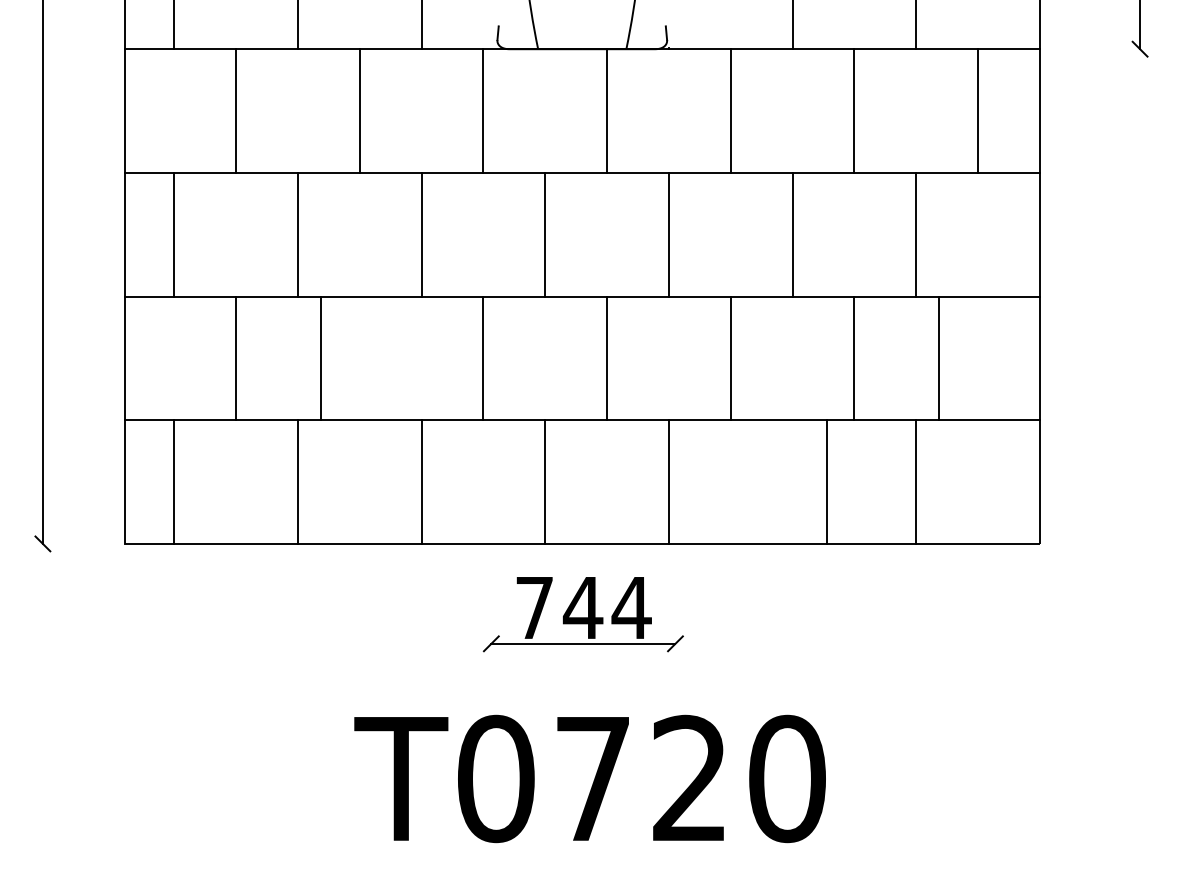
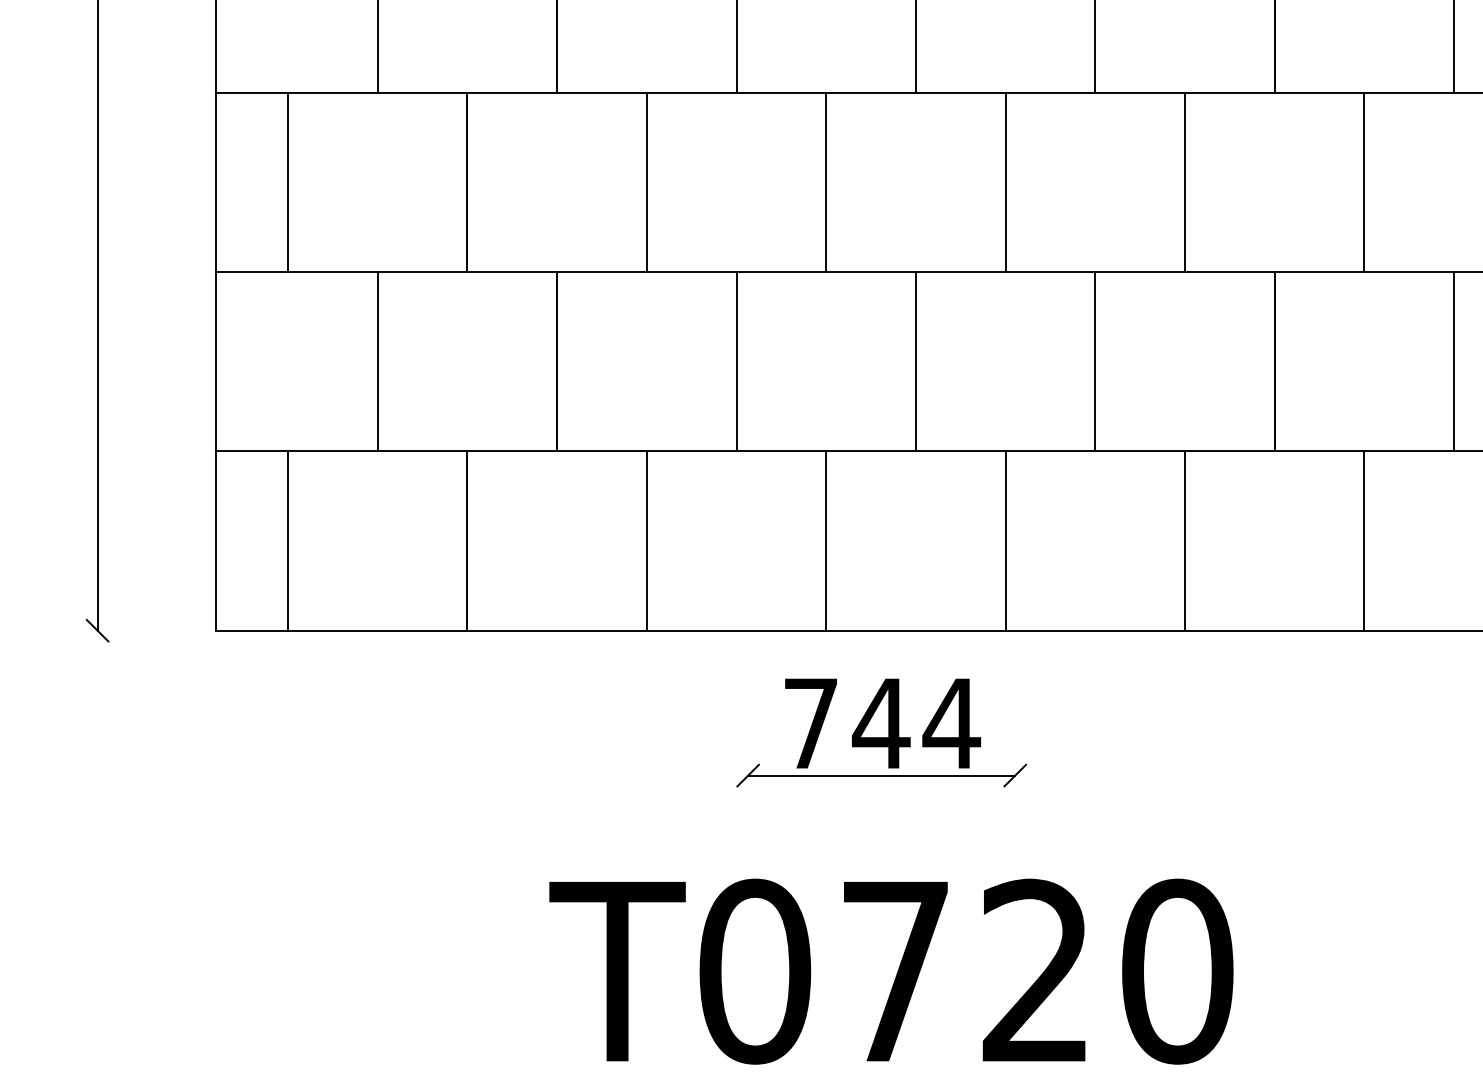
line: (320, 358) -> (556, 361), moved
line: (939, 358) -> (1454, 361), moved
line: (826, 481) -> (1184, 540), moved

